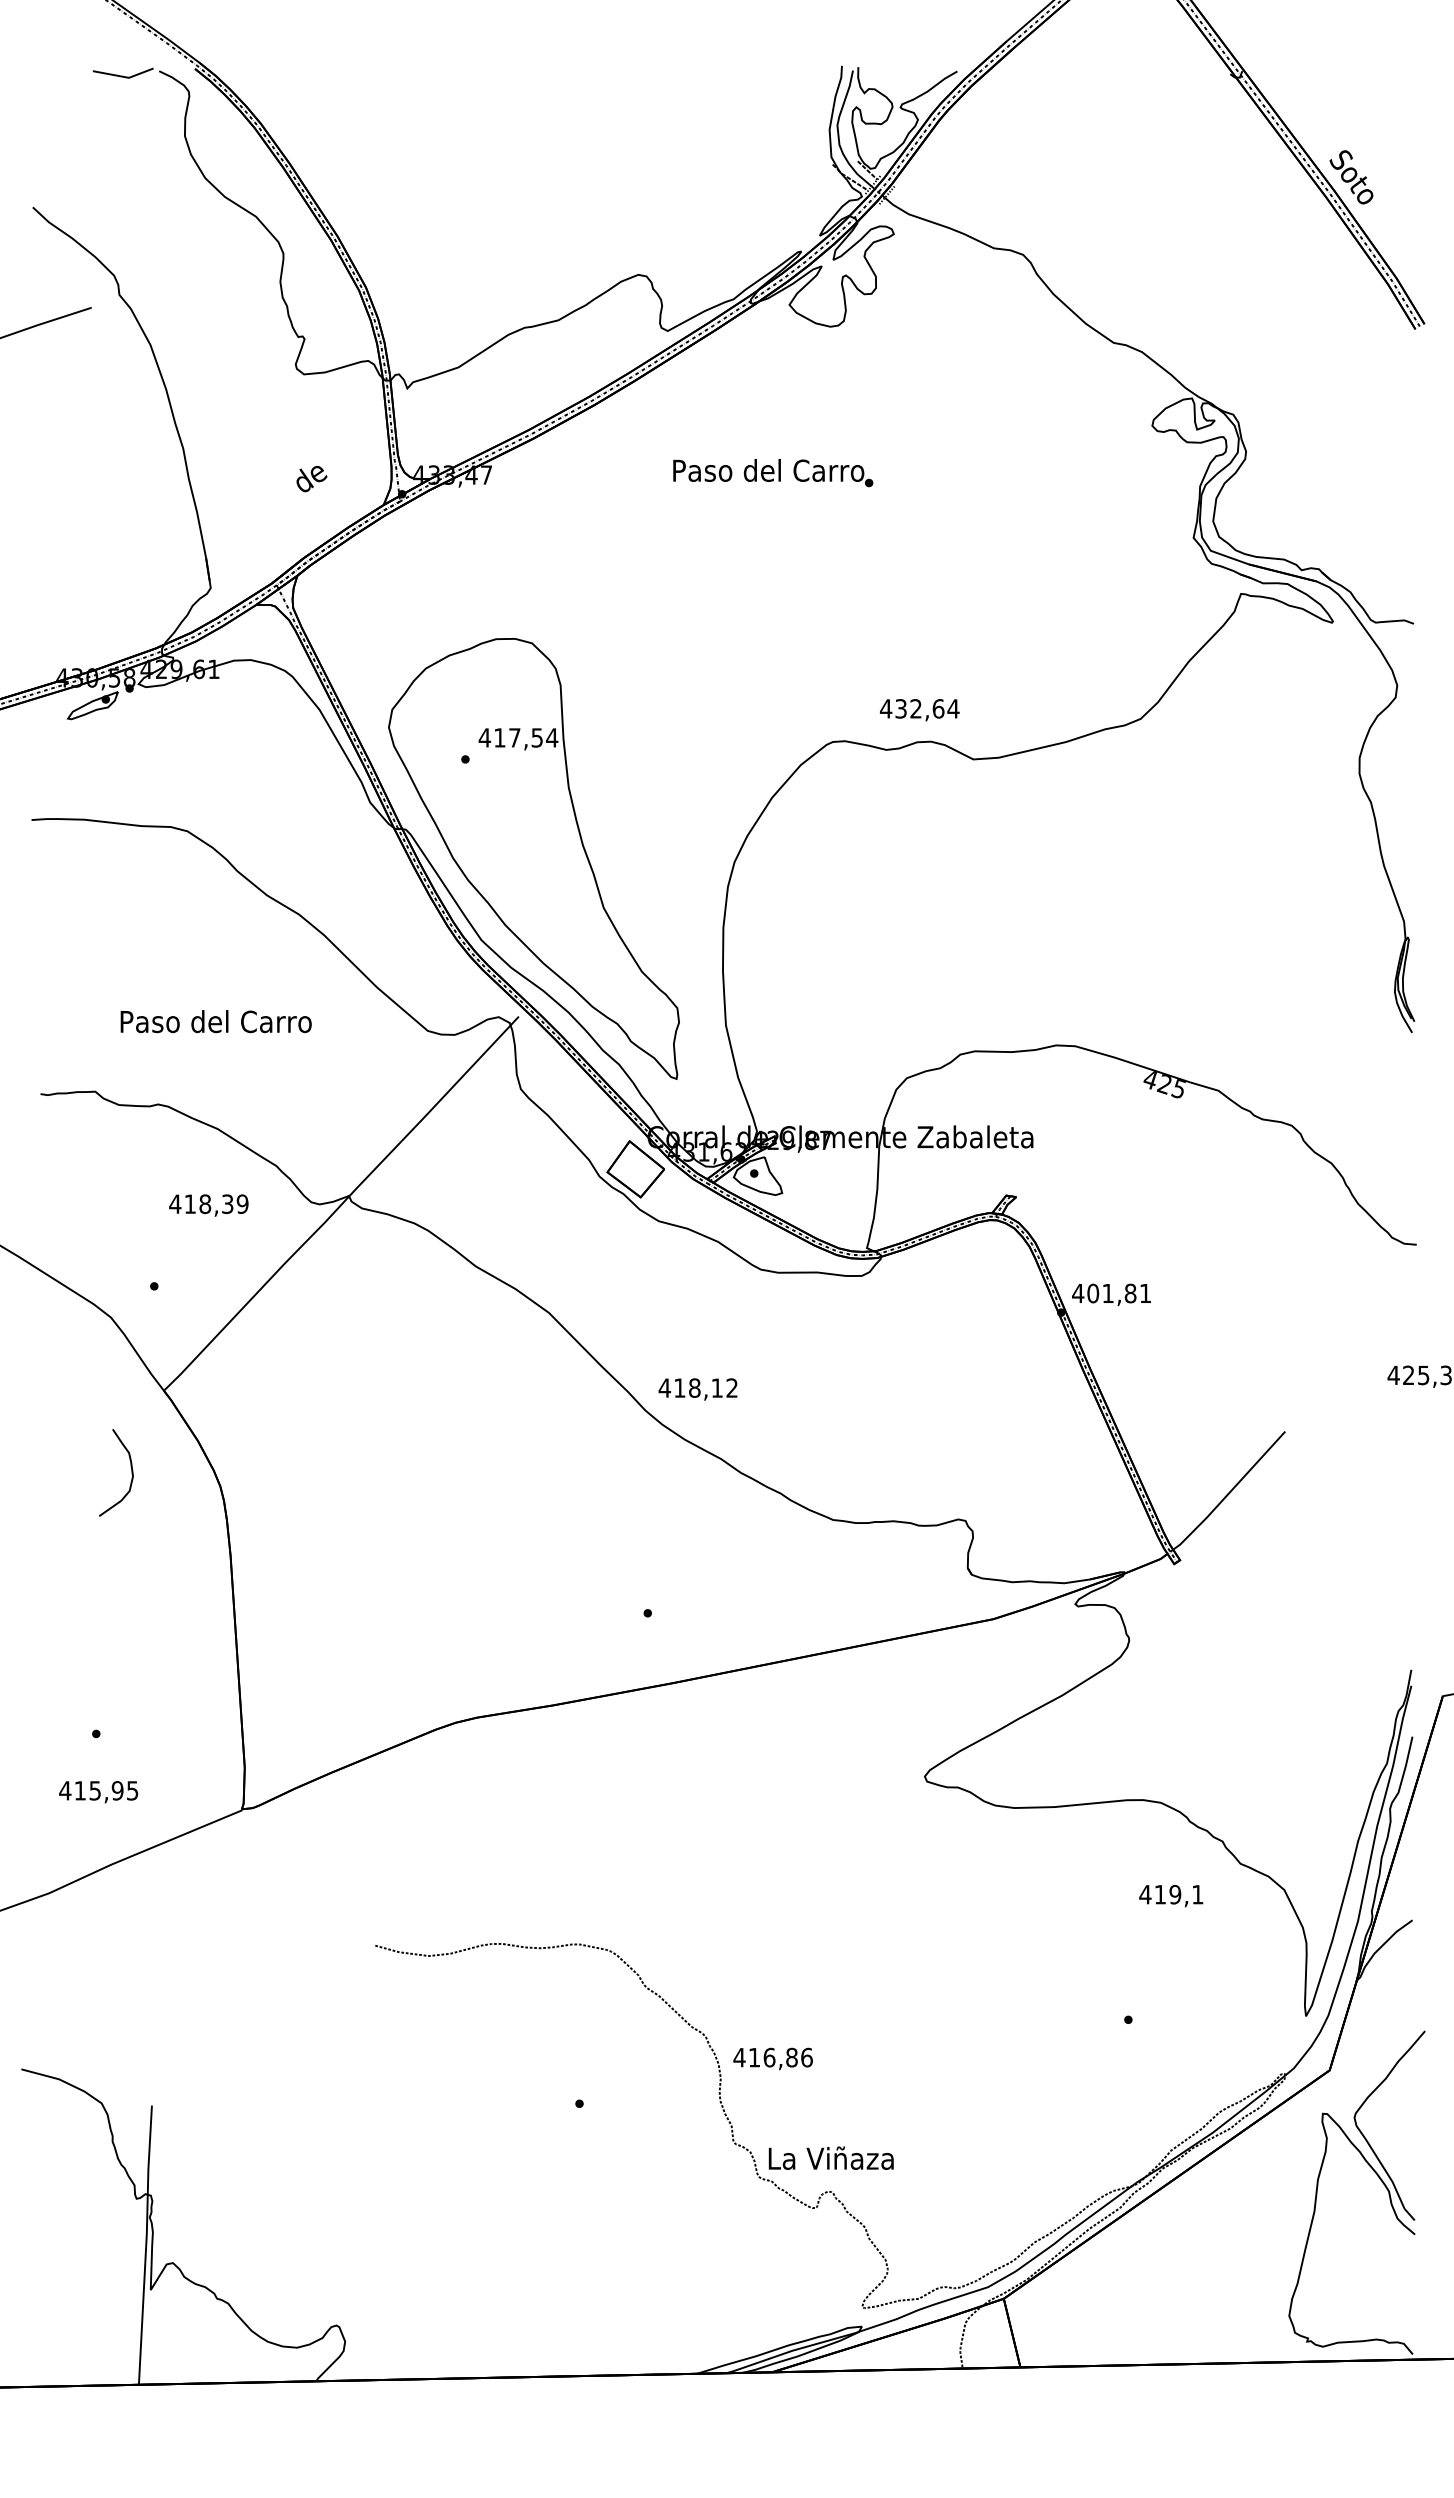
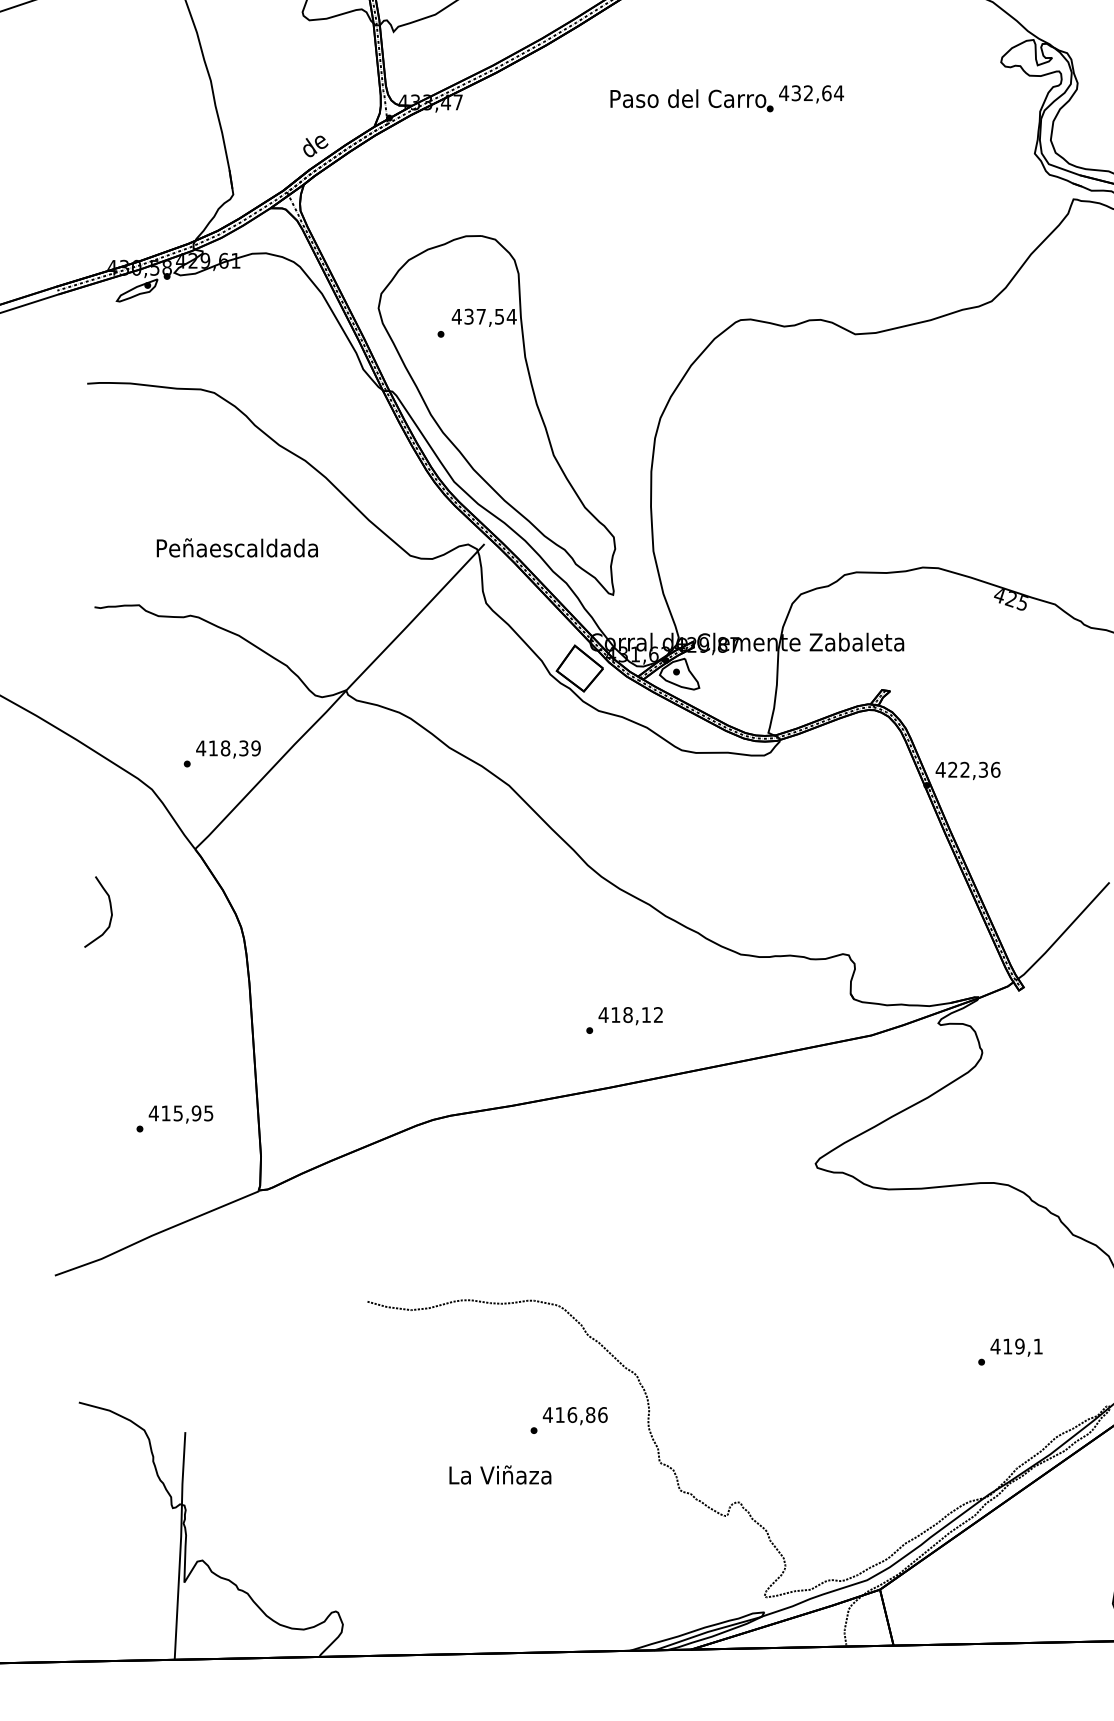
text: (311, 478) -> (315, 145), moved
text: (919, 710) -> (811, 94), moved
text: (499, 737) -> (468, 316), 417,54 -> 437,54
text: (215, 1021) -> (237, 548), Paso del Carro -> Peñaescaldada
text: (208, 1205) -> (228, 749), moved
text: (1119, 1293) -> (974, 769), 401,81 -> 422,36
text: (697, 1389) -> (630, 1016), moved
curve: (131, 1472) -> (110, 911), moved
text: (98, 1792) -> (180, 1114), moved
text: (1171, 1896) -> (1016, 1348), moved
text: (772, 2058) -> (574, 1415), moved
text: (830, 2157) -> (499, 1474), moved

